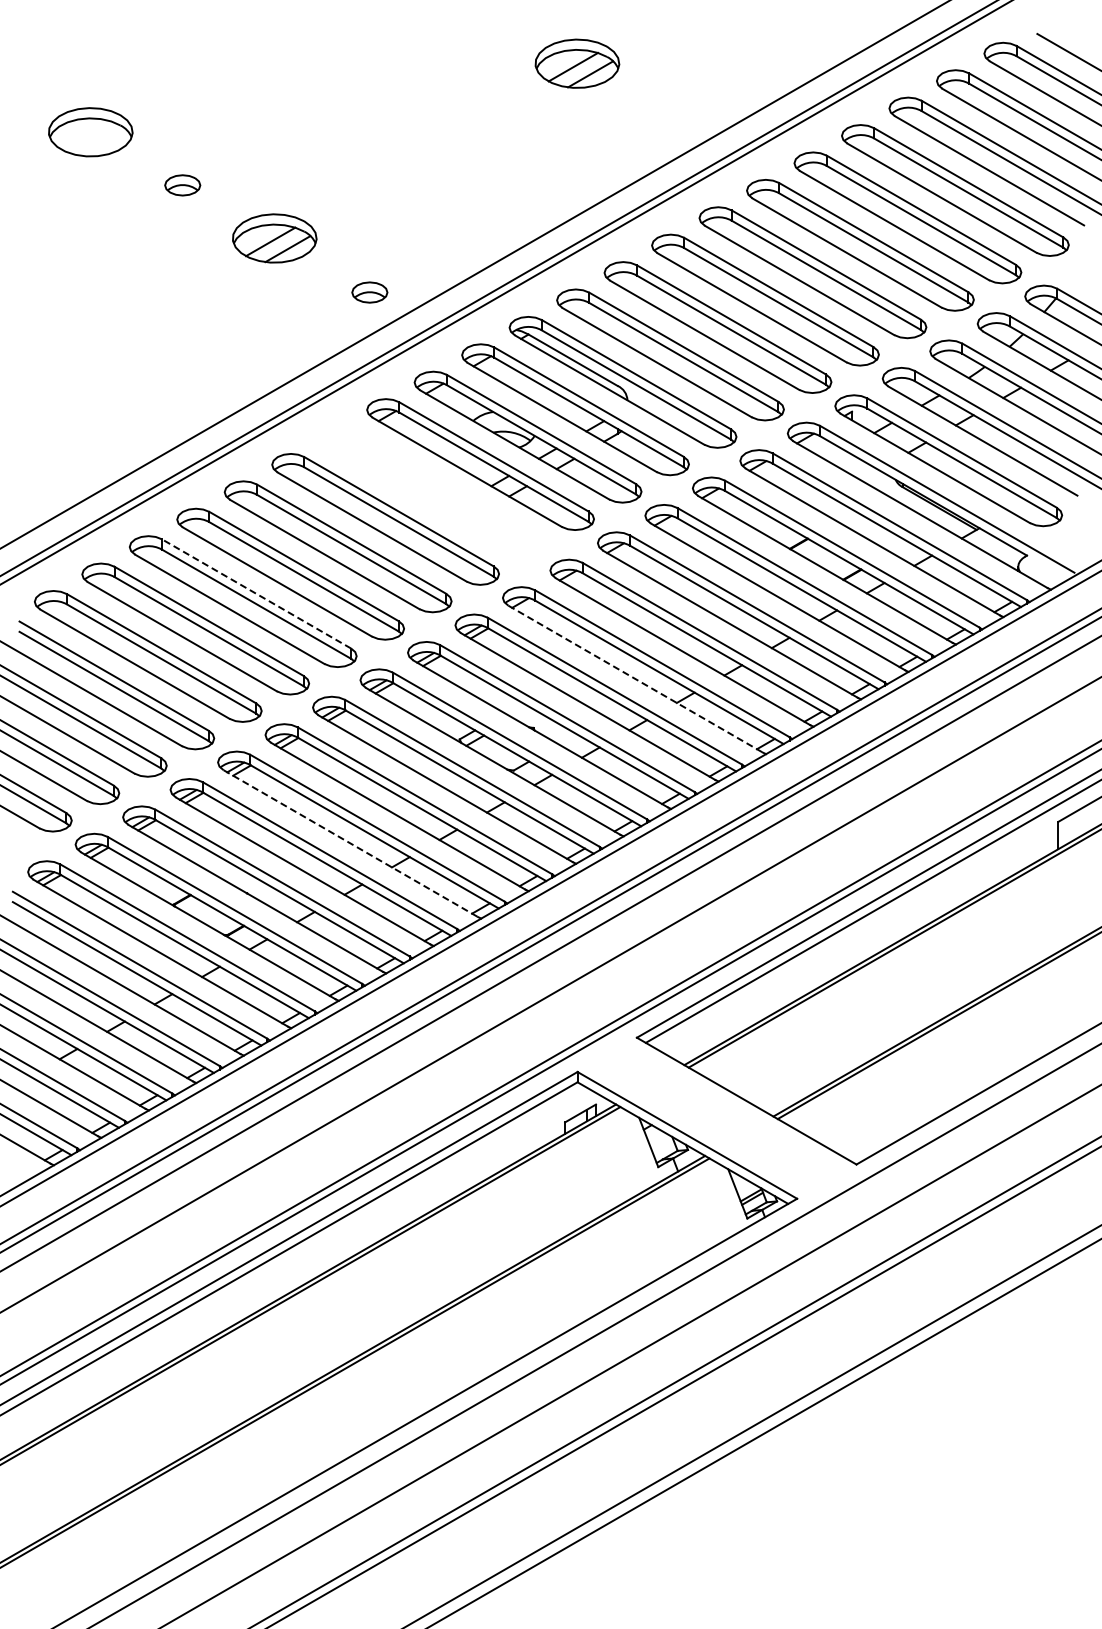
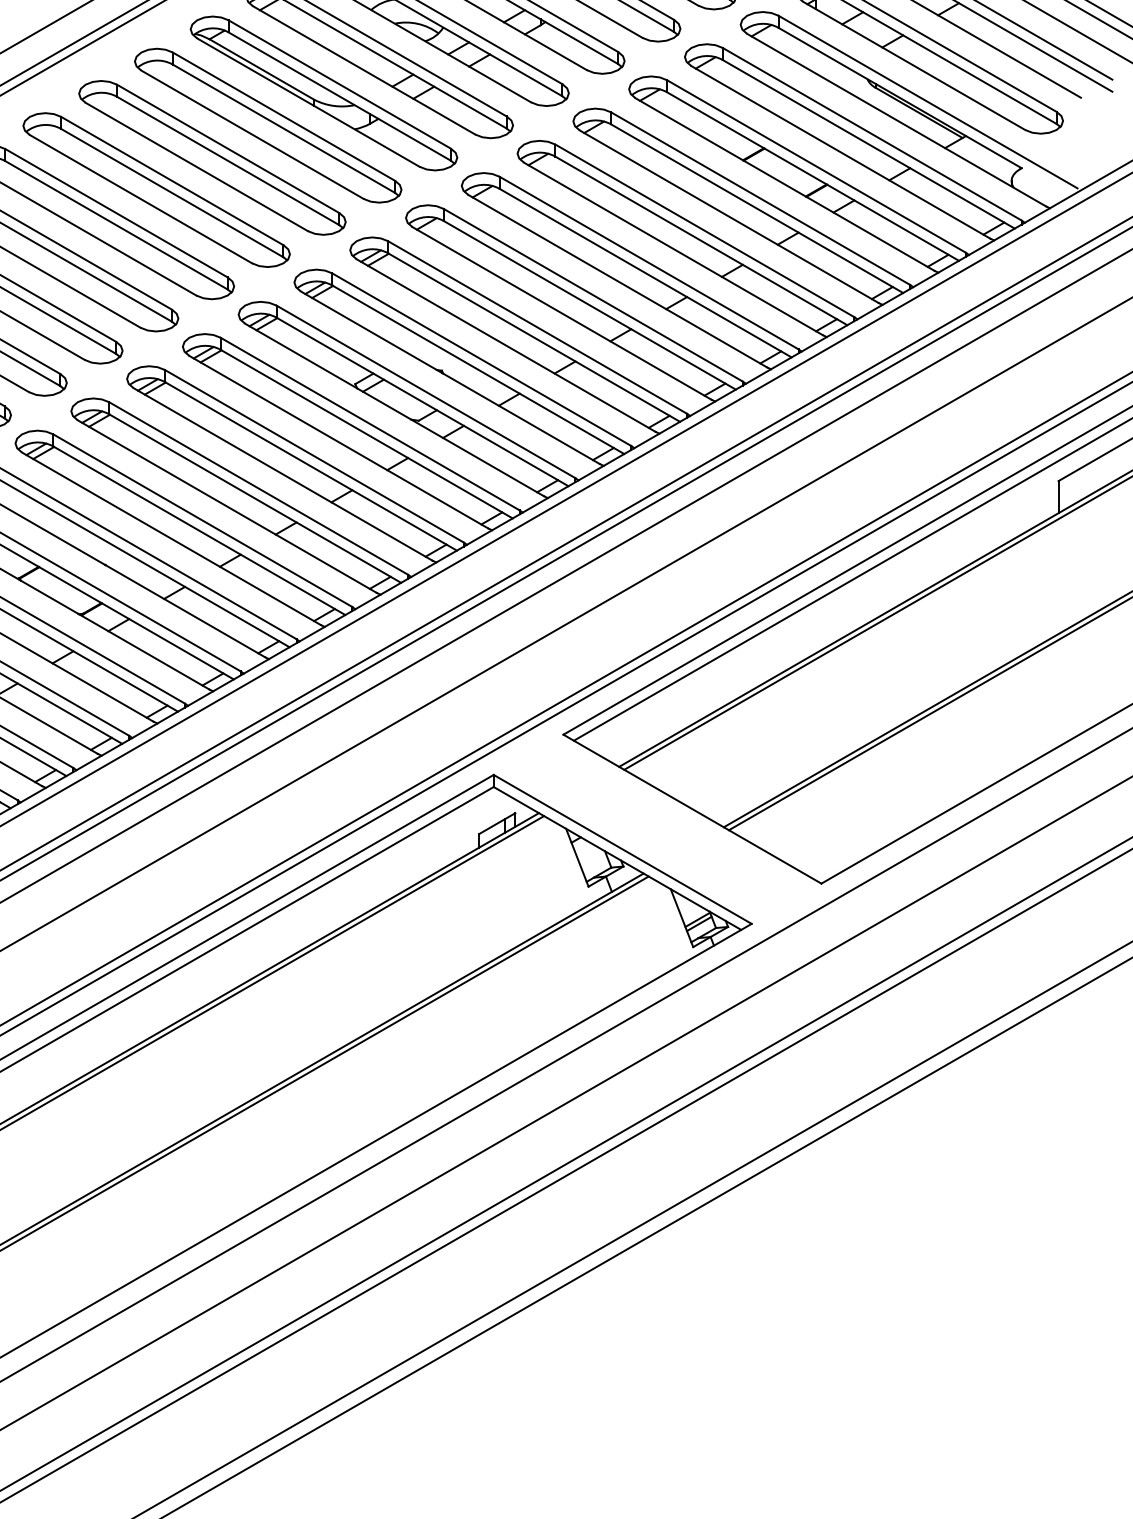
part: (432, 491) -> (323, 92), added
line: (256, 593) -> (116, 212), dashed -> solid
line: (635, 679) -> (561, 313), dashed -> solid
line: (350, 843) -> (226, 506), dashed -> solid

